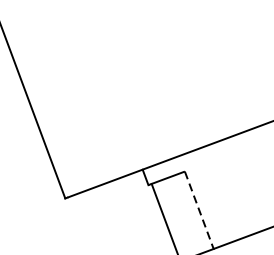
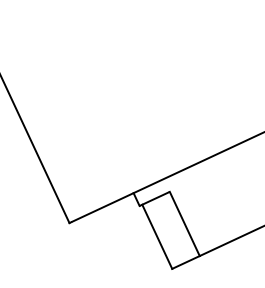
line: (198, 210) -> (184, 224), dashed -> solid

